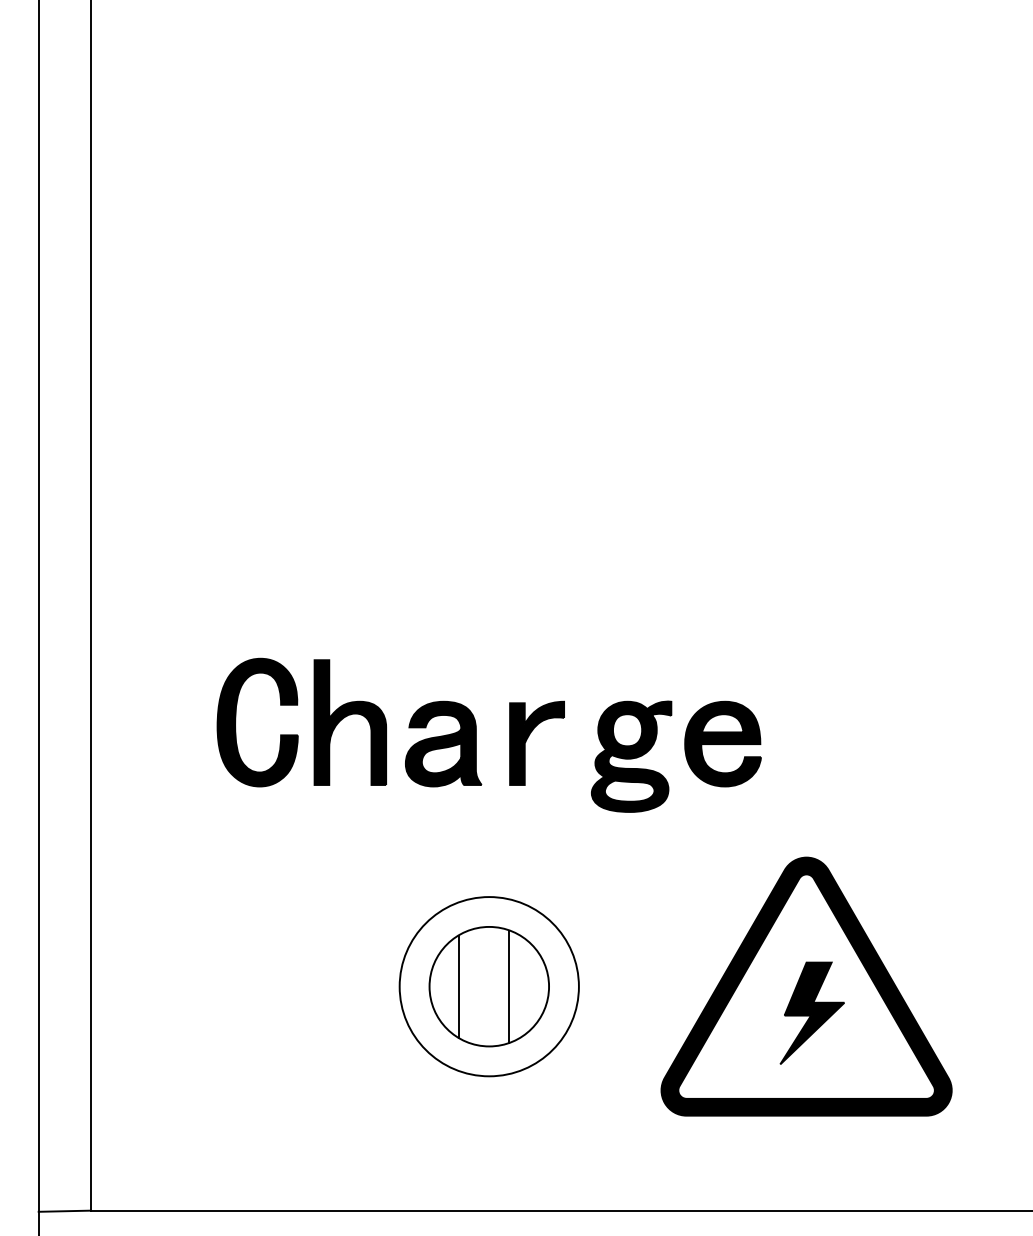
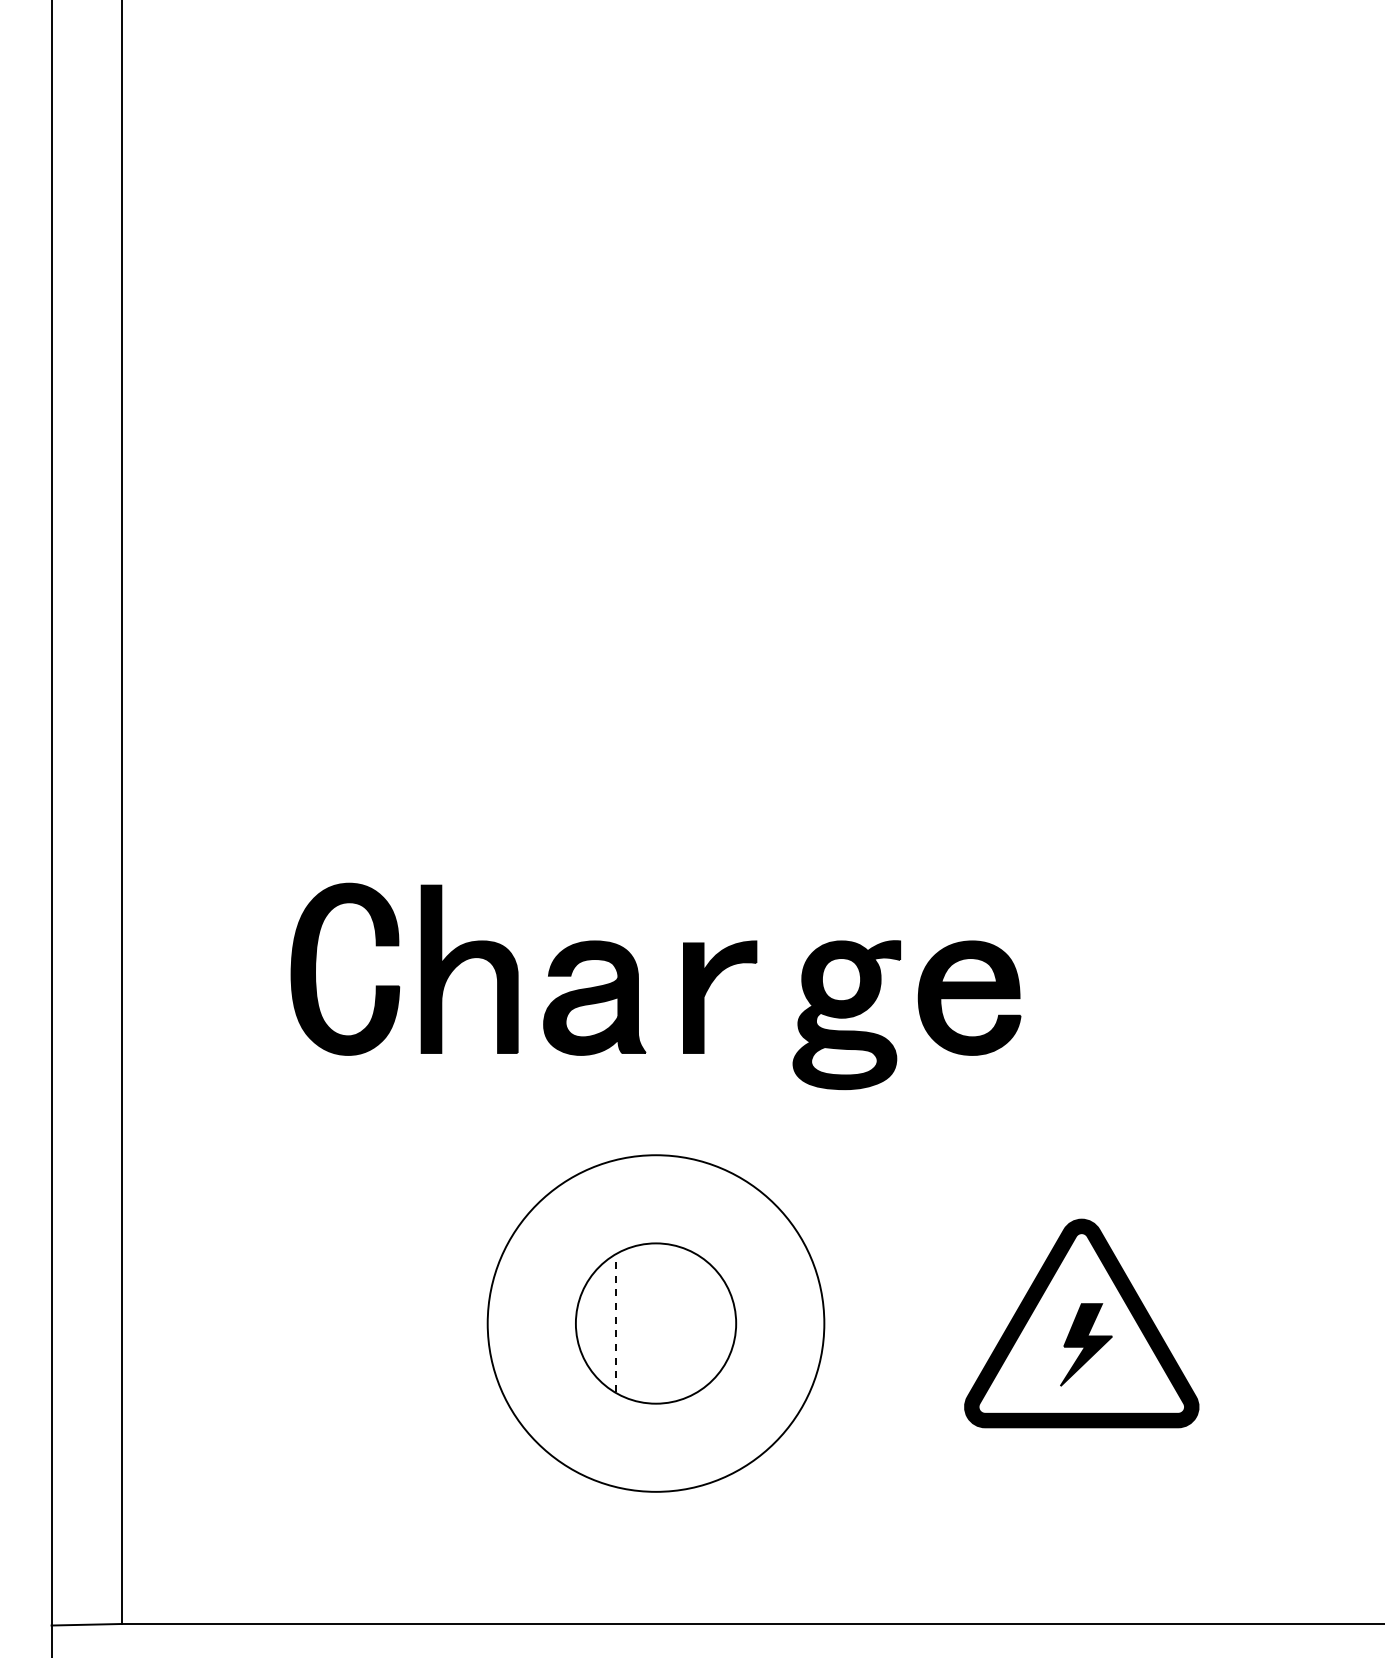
line: (459, 986) -> (615, 1323), solid -> dashed
circle: (488, 986) -> (655, 1323), size x1.4
line: (509, 986) -> (682, 1323), removed
part: (806, 986) -> (1081, 1323), size x0.6

